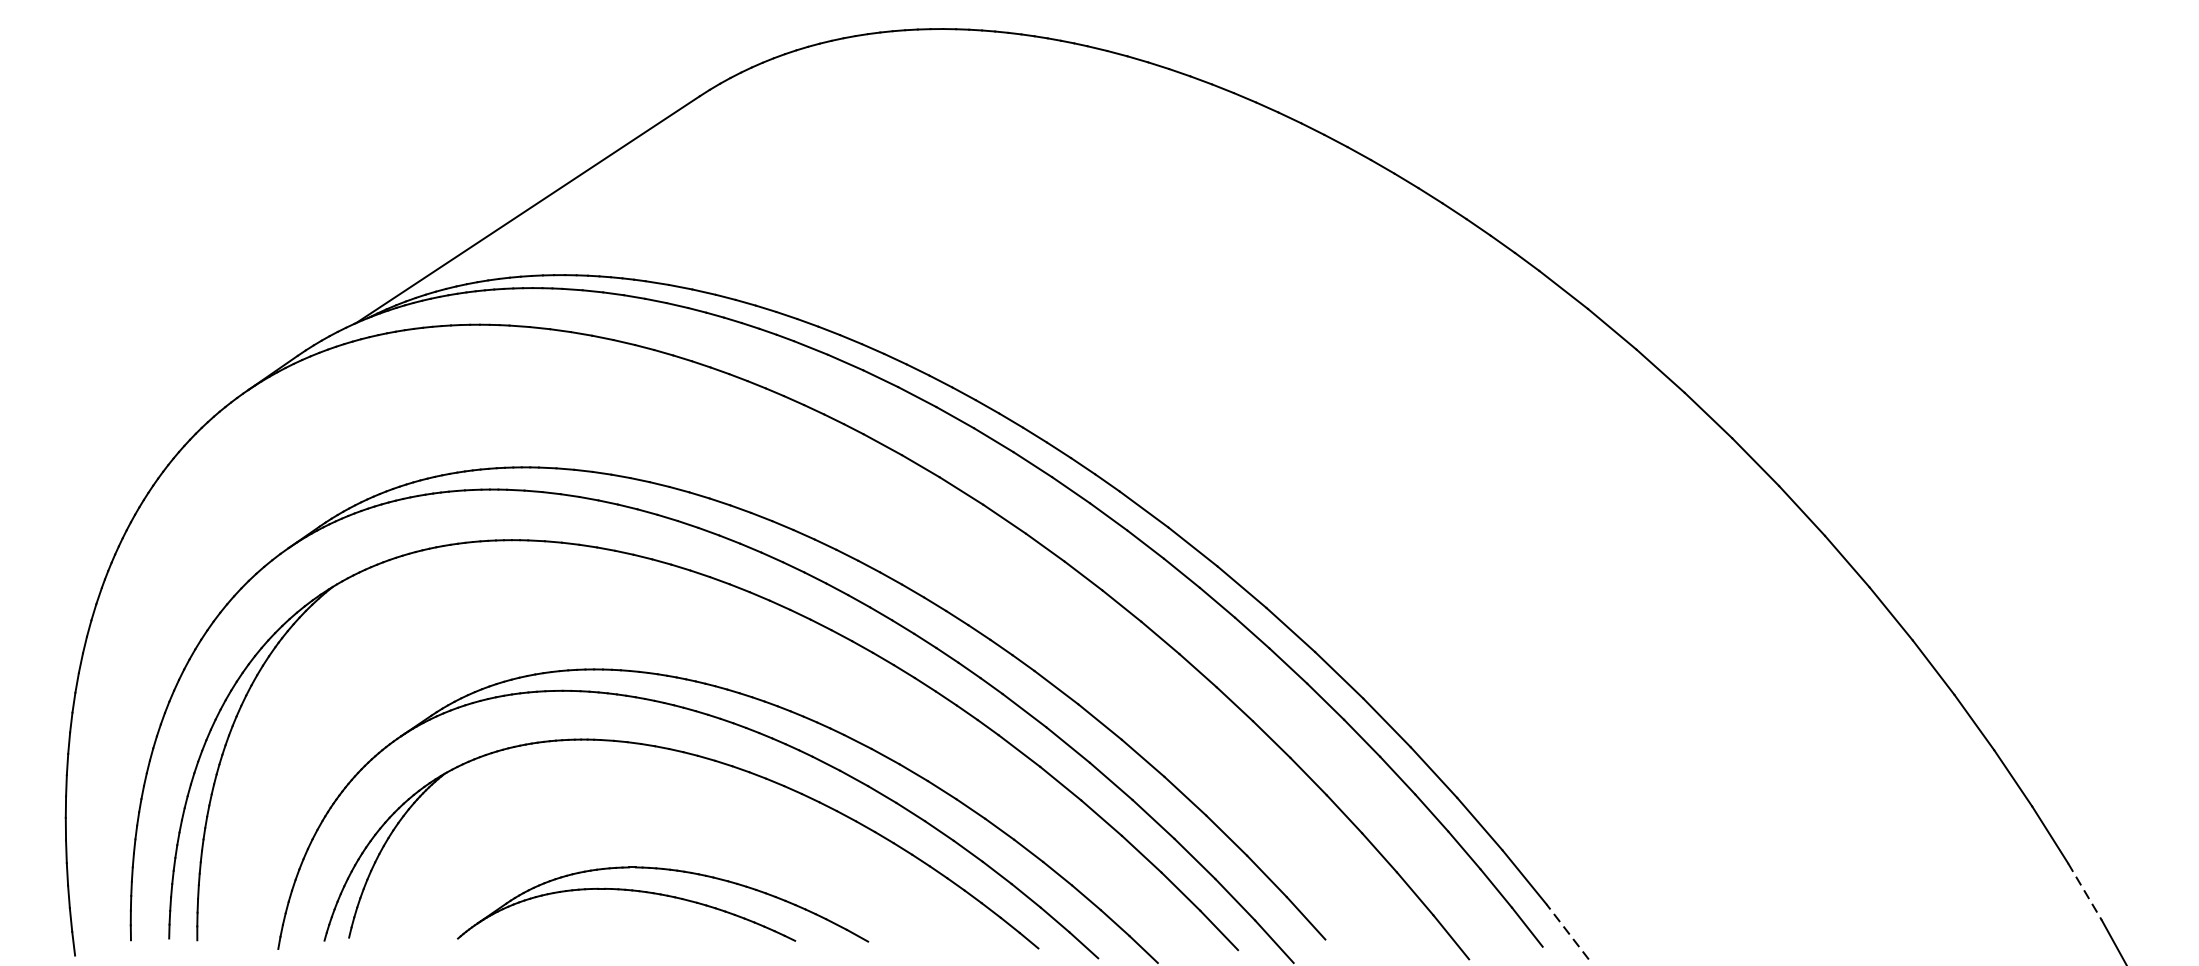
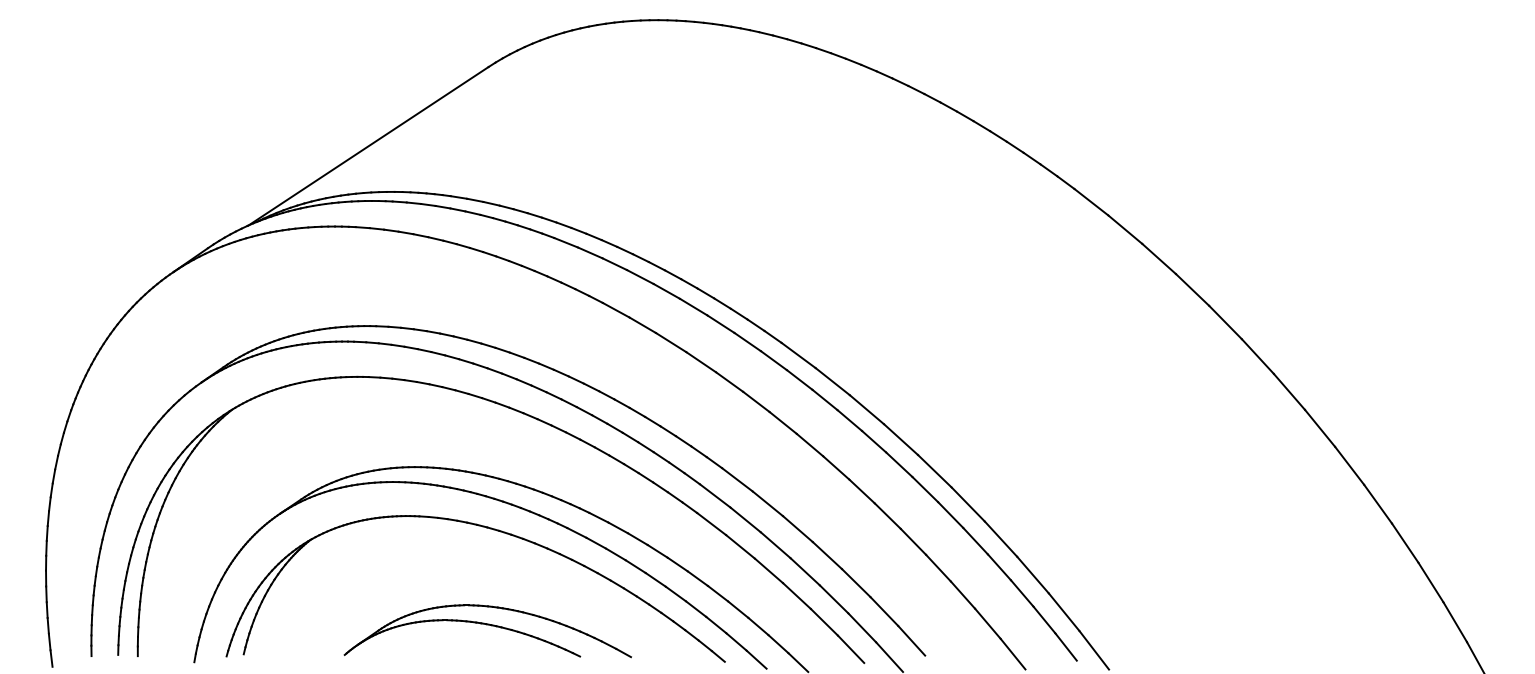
line: (2085, 892) -> (1455, 622), dashed -> solid
part: (662, 904) -> (487, 631), moved
line: (1566, 930) -> (1093, 649), dashed -> solid

